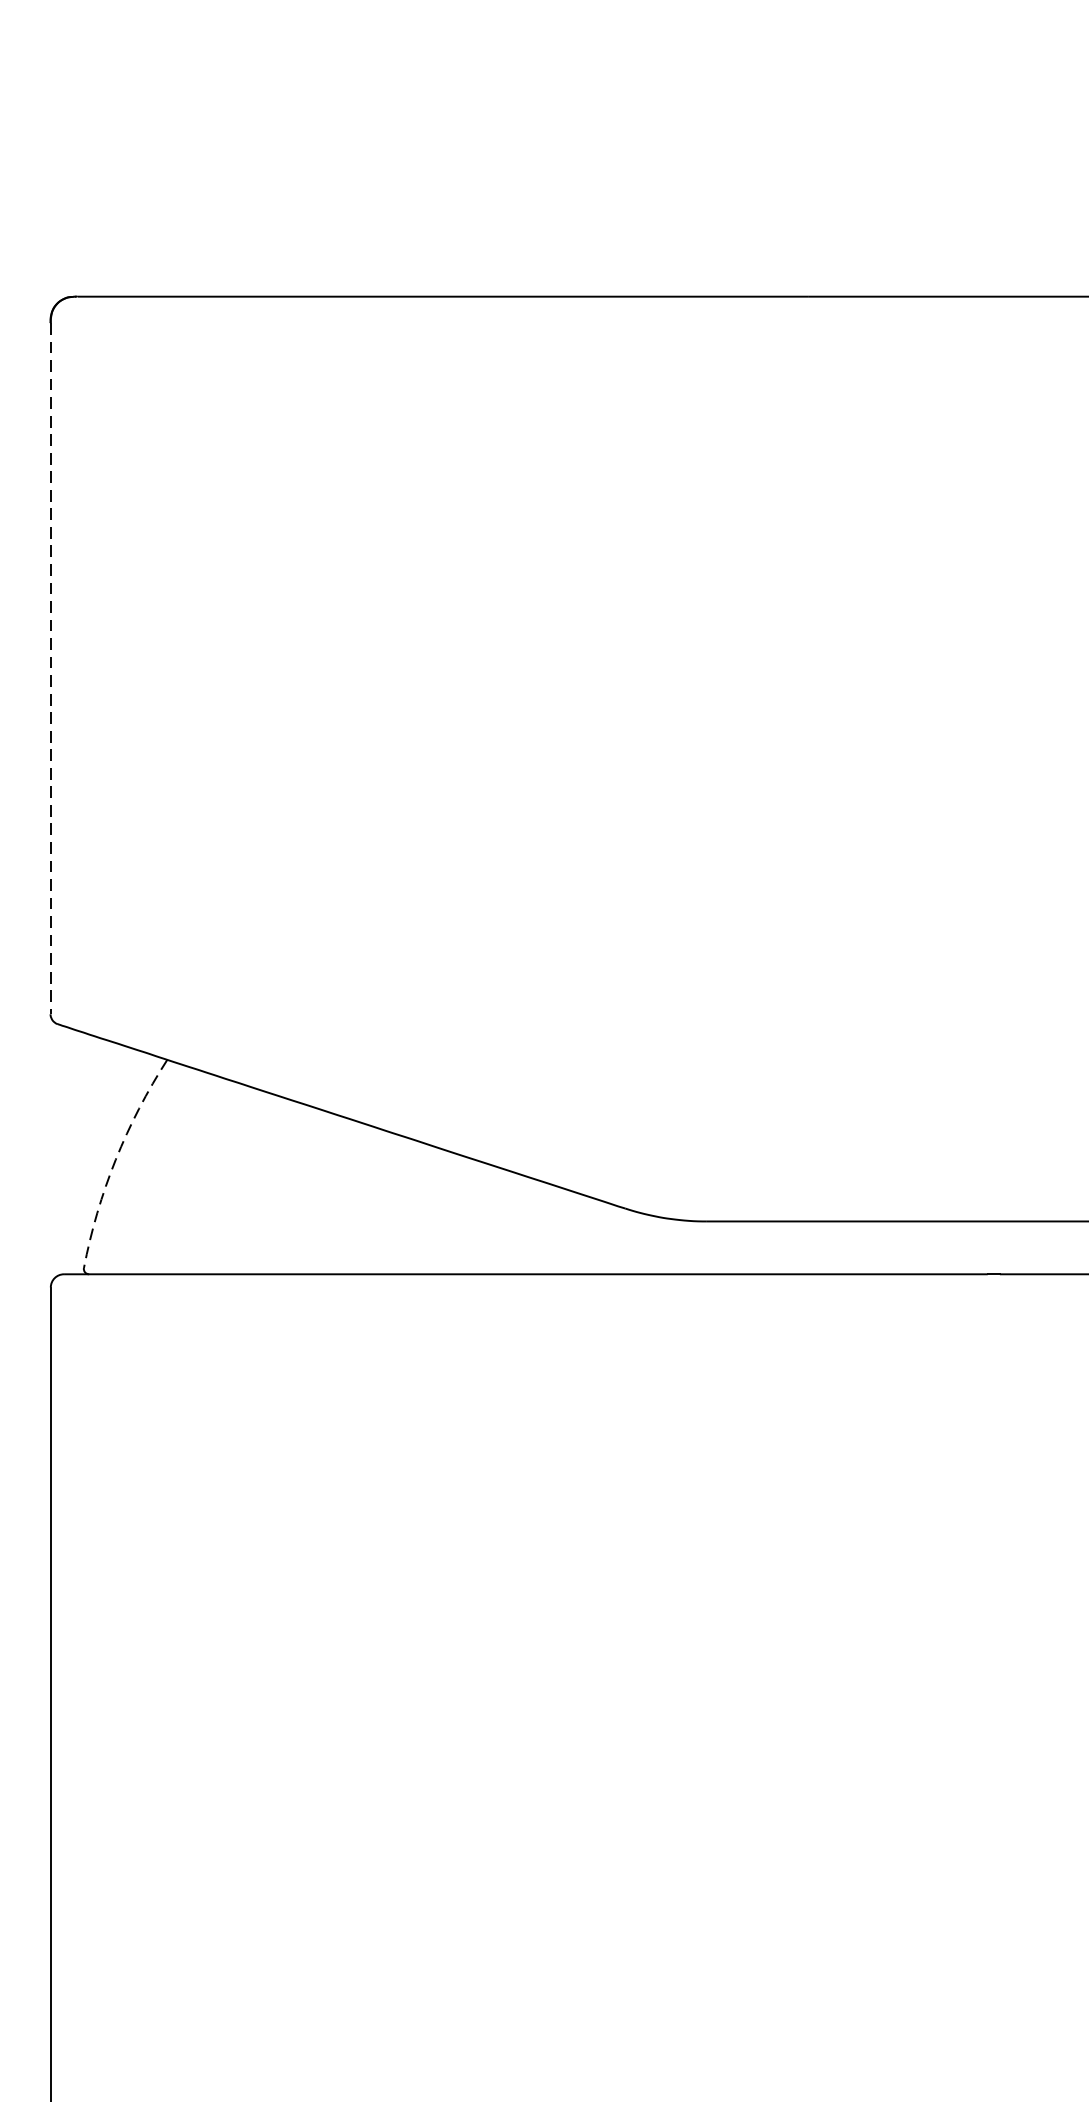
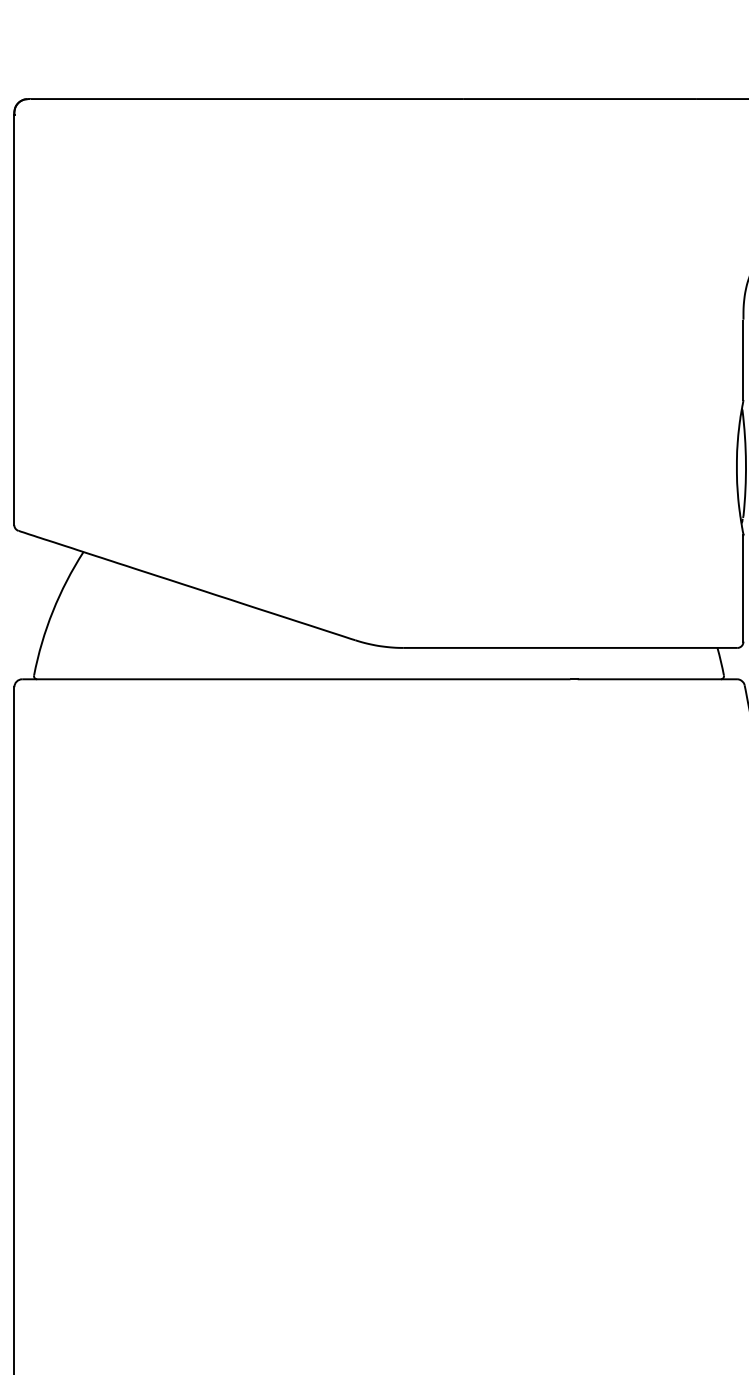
line: (50, 669) -> (14, 320), dashed -> solid
arc: (115, 1160) -> (52, 611), dashed -> solid

